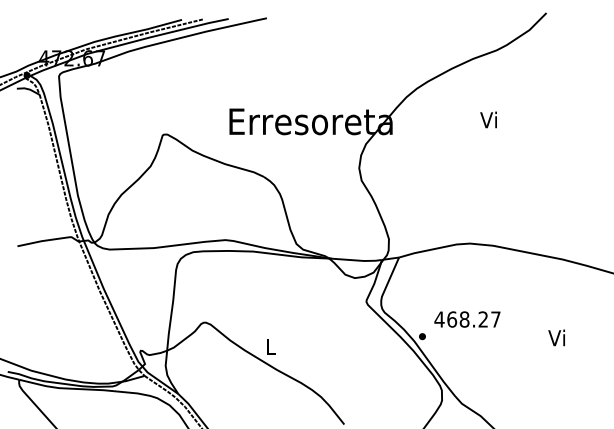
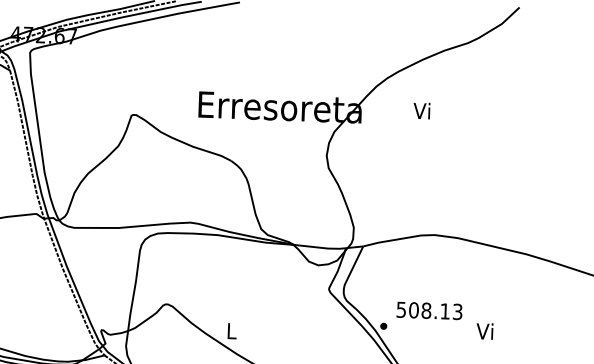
text: (488, 119) -> (421, 110), moved
text: (467, 319) -> (429, 310), 468.27 -> 508.13
text: (556, 337) -> (484, 330), moved

